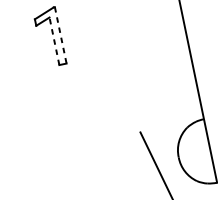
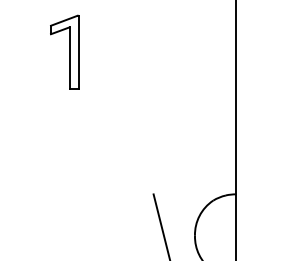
line: (61, 35) -> (79, 52), dashed -> solid
line: (54, 41) -> (69, 58), dashed -> solid

